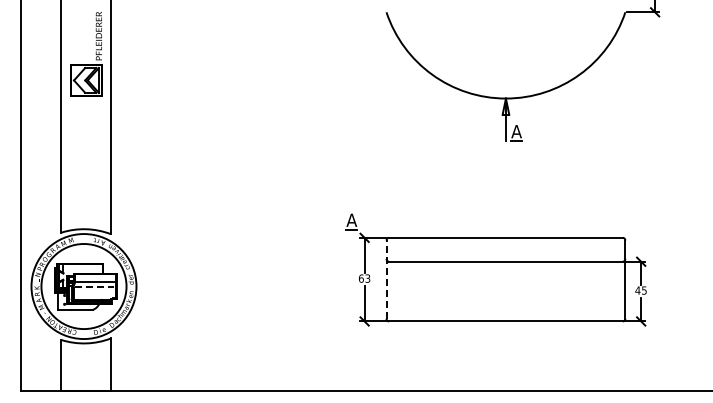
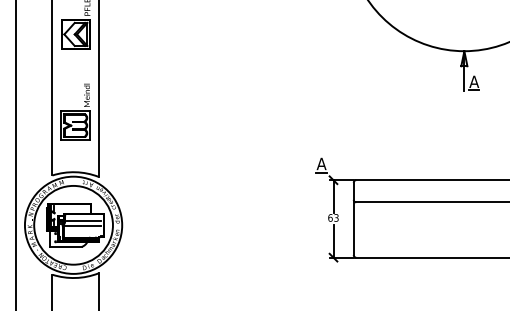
part: (86, 164) -> (75, 112), added
line: (386, 279) -> (353, 218), dashed -> solid
line: (94, 287) -> (83, 226), dashed -> solid

